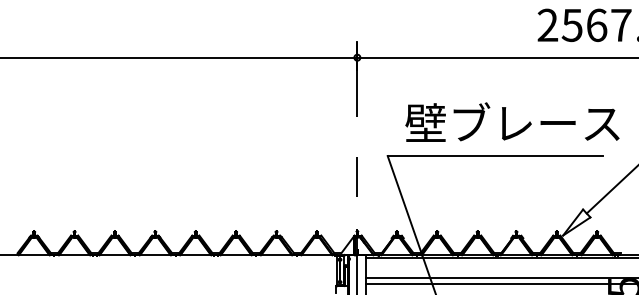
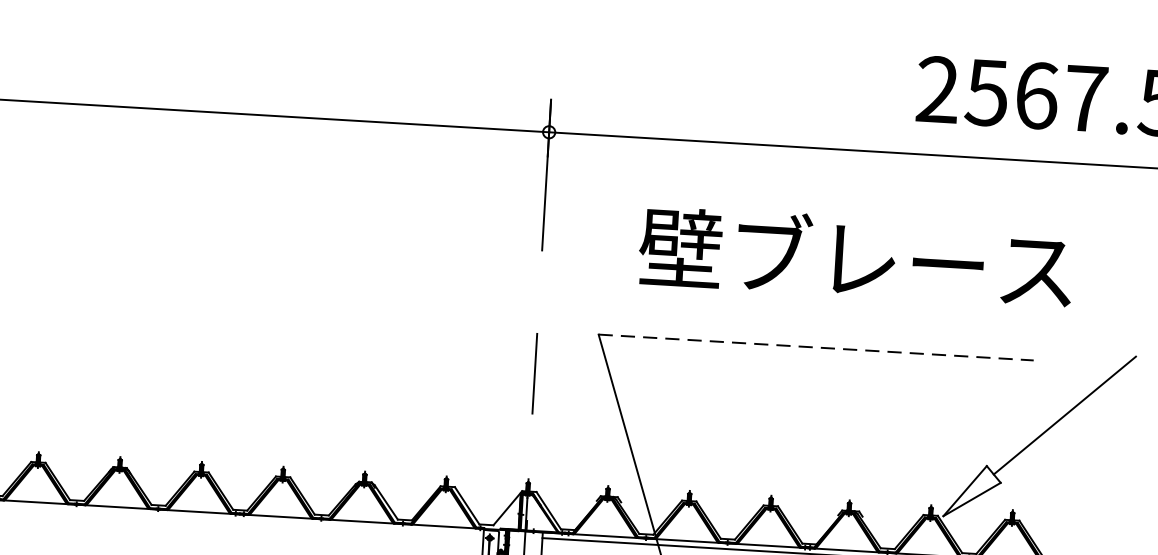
text: (512, 121) -> (856, 255), moved
line: (495, 156) -> (816, 348), solid -> dashed

